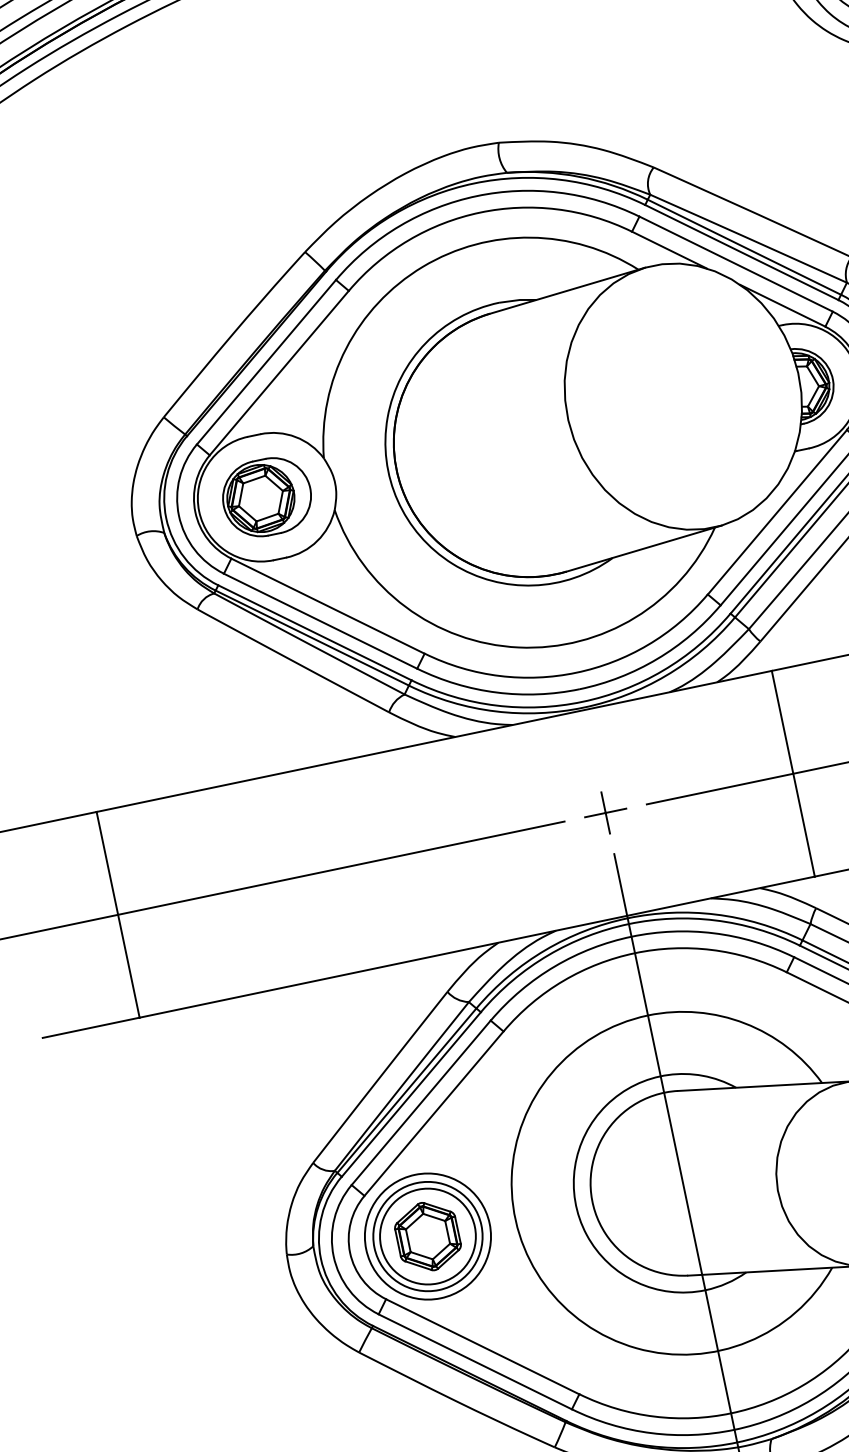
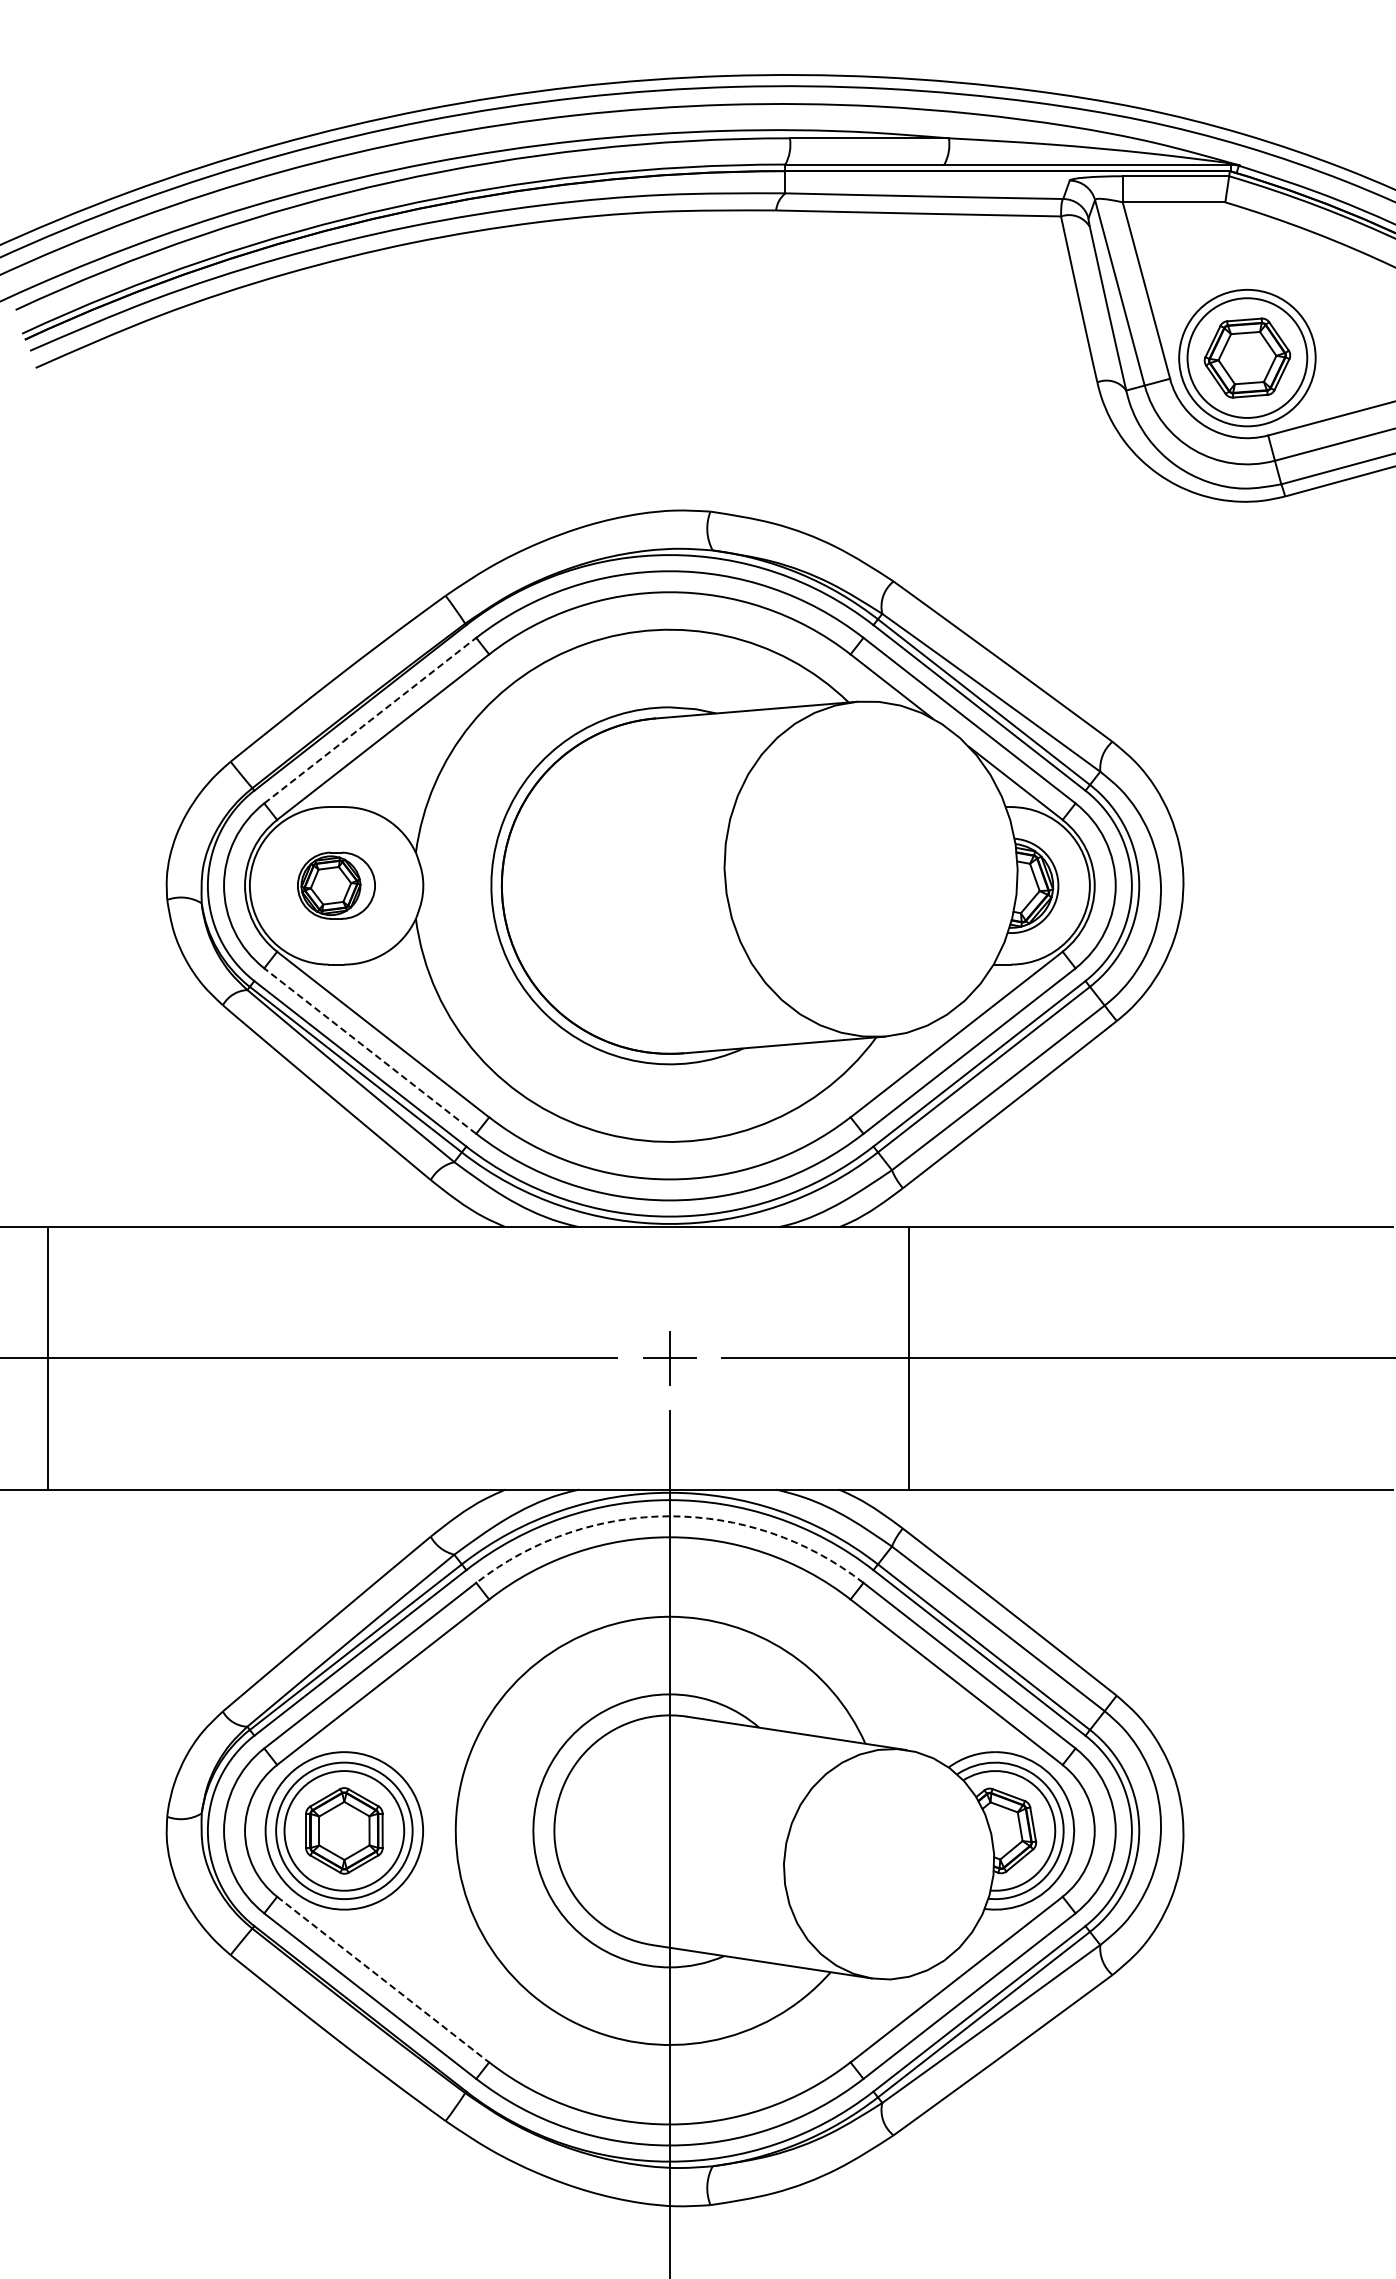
line: (266, 362) -> (370, 720), solid -> dashed
part: (267, 496) -> (336, 885), size x0.7
line: (319, 620) -> (369, 1050), solid -> dashed
arc: (631, 936) -> (669, 1516), solid -> dashed
line: (482, 1346) -> (383, 1979), solid -> dashed

